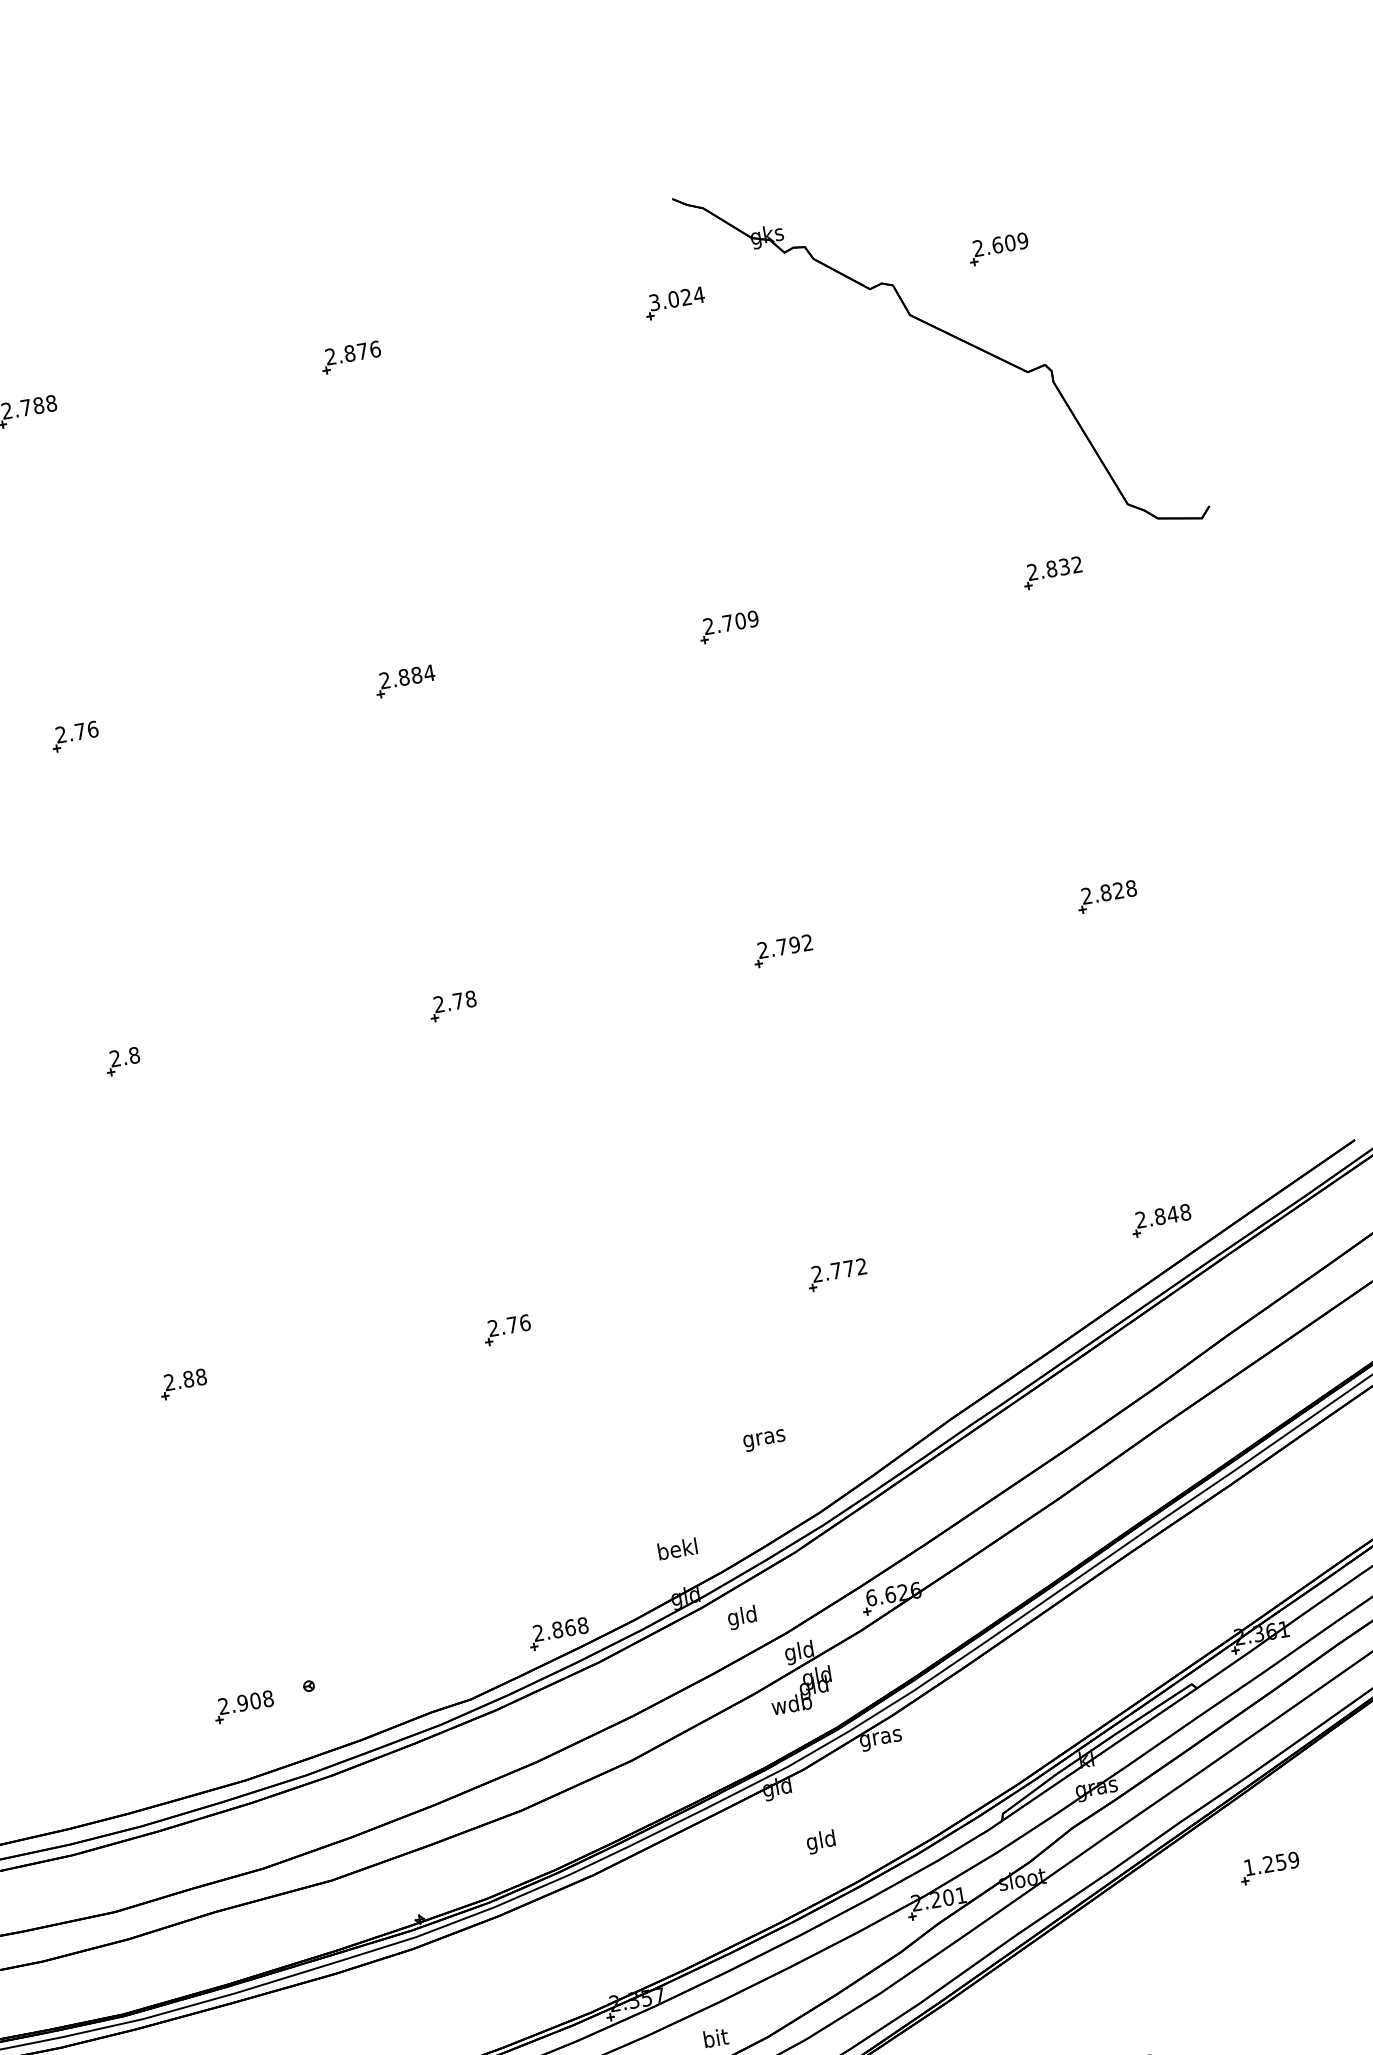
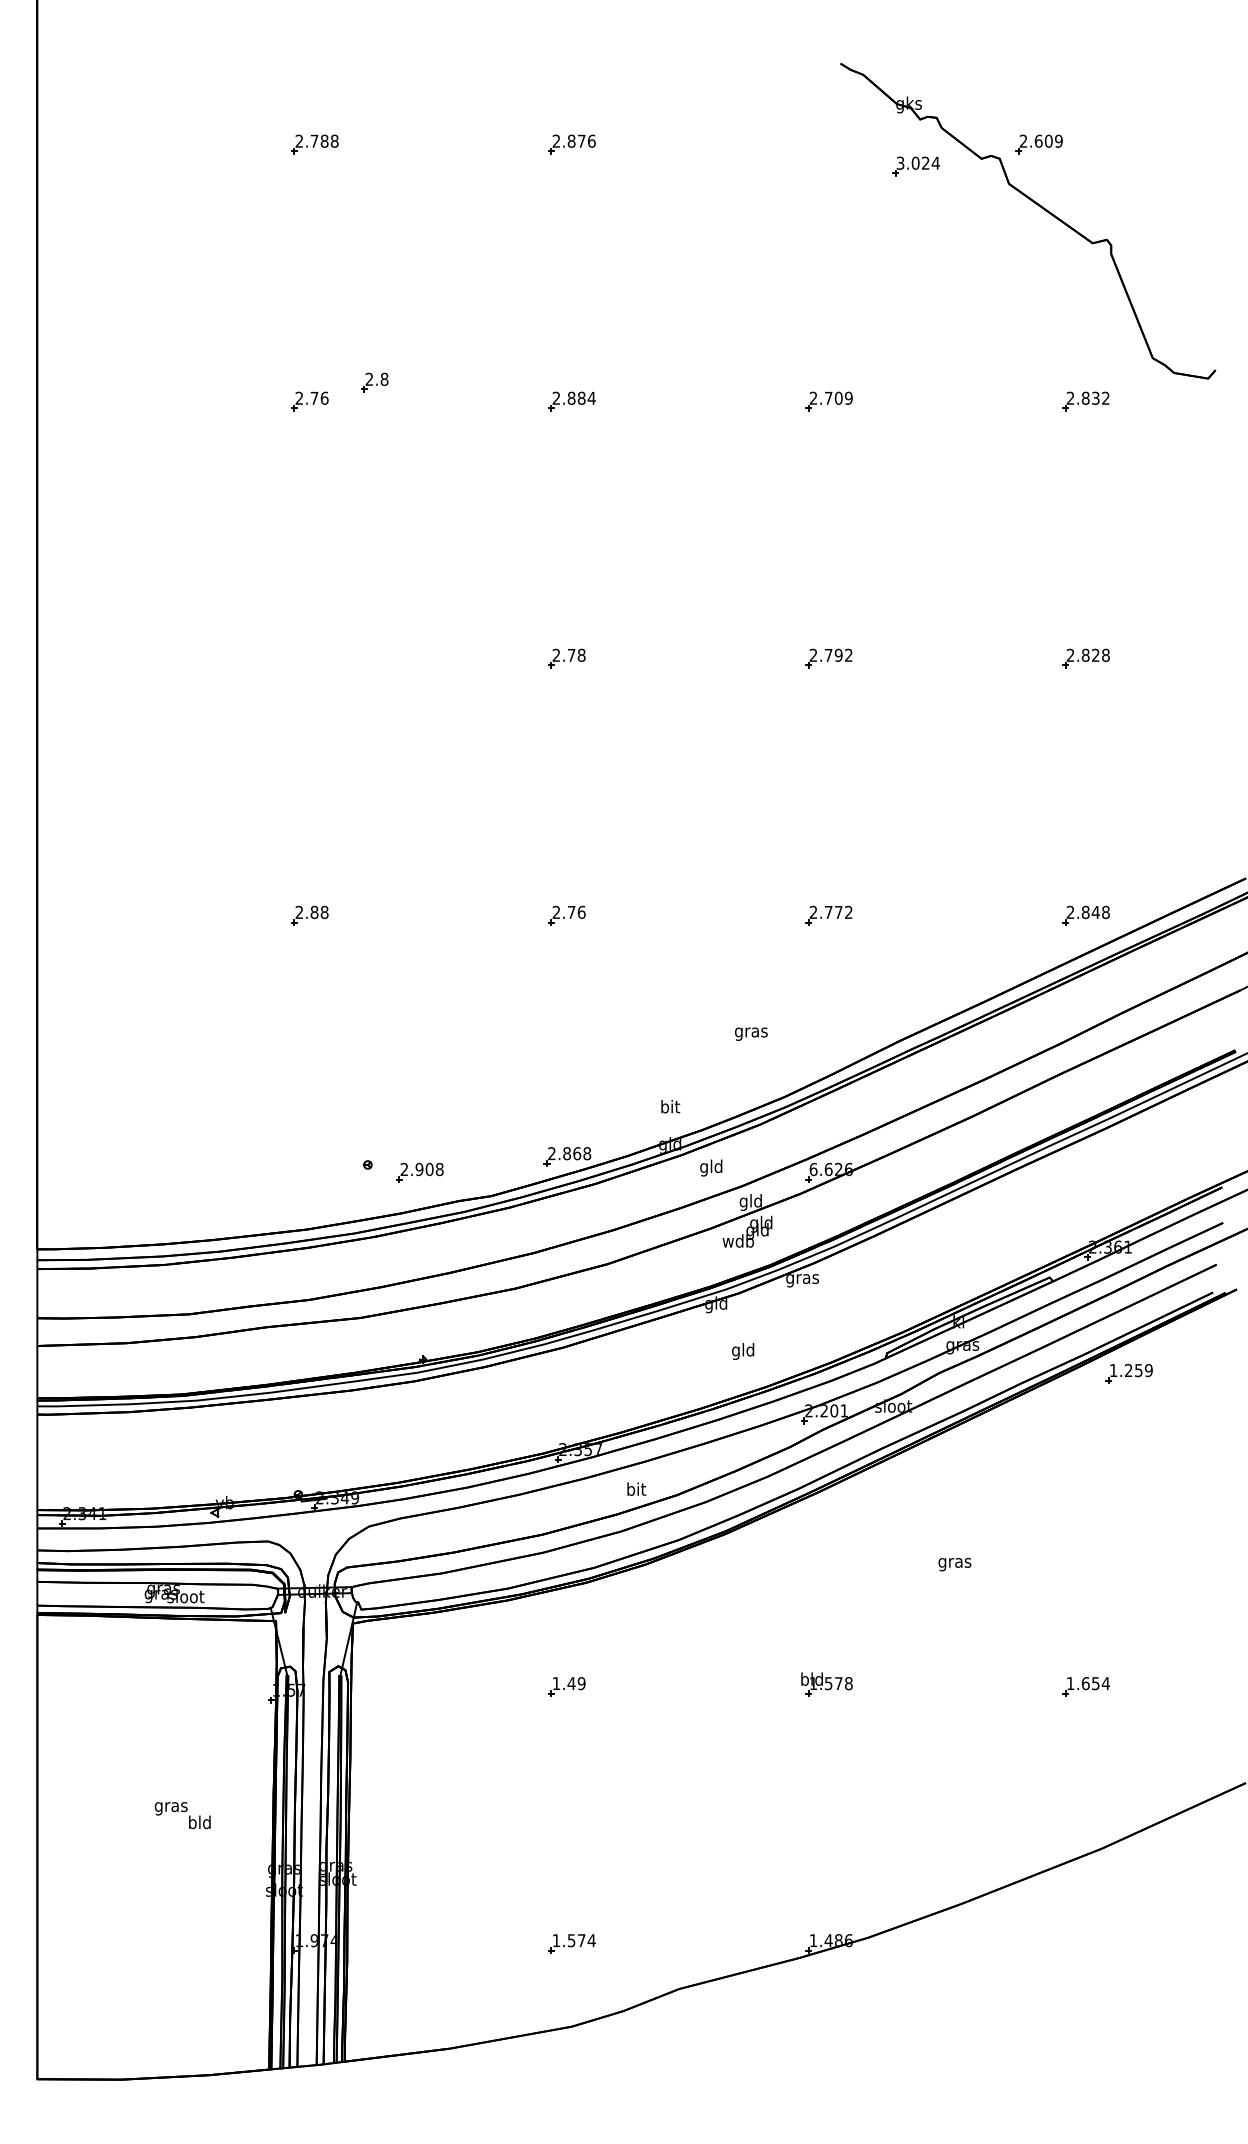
part: (997, 249) -> (1038, 144), moved
part: (674, 303) -> (915, 166), moved
part: (122, 1061) -> (374, 382), moved
text: (677, 1548) -> (670, 1106), bekl -> bit
part: (243, 1706) -> (419, 1172), moved
part: (1268, 1868) -> (1128, 1373), moved

